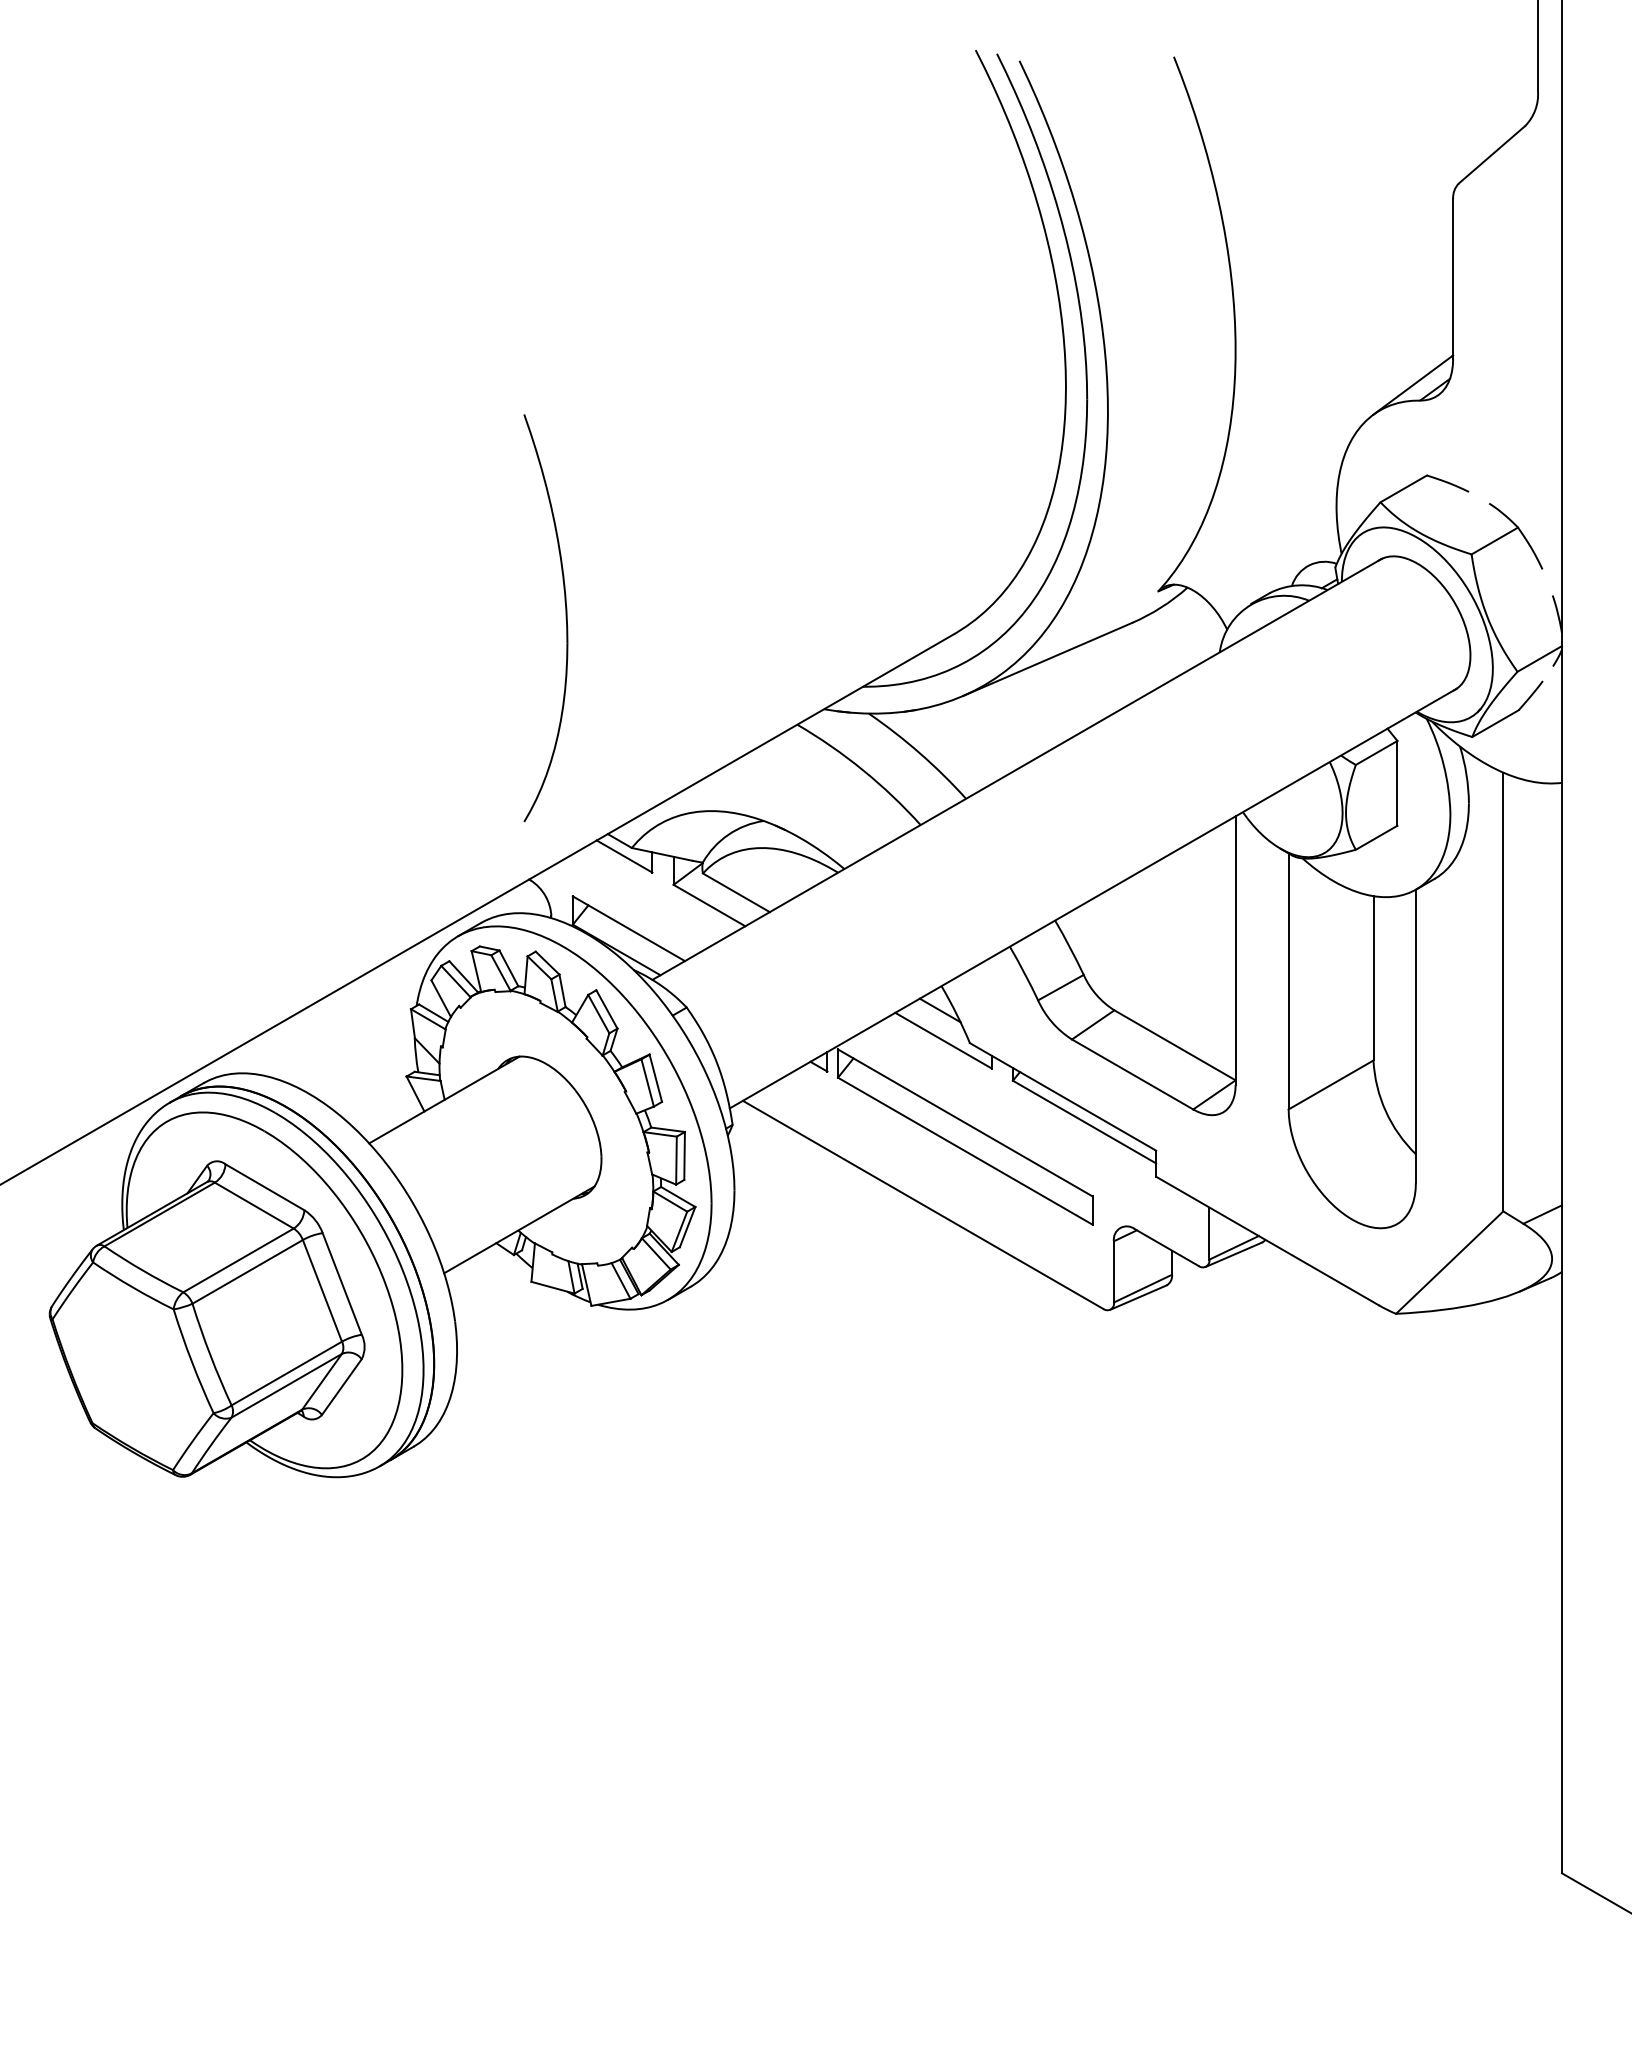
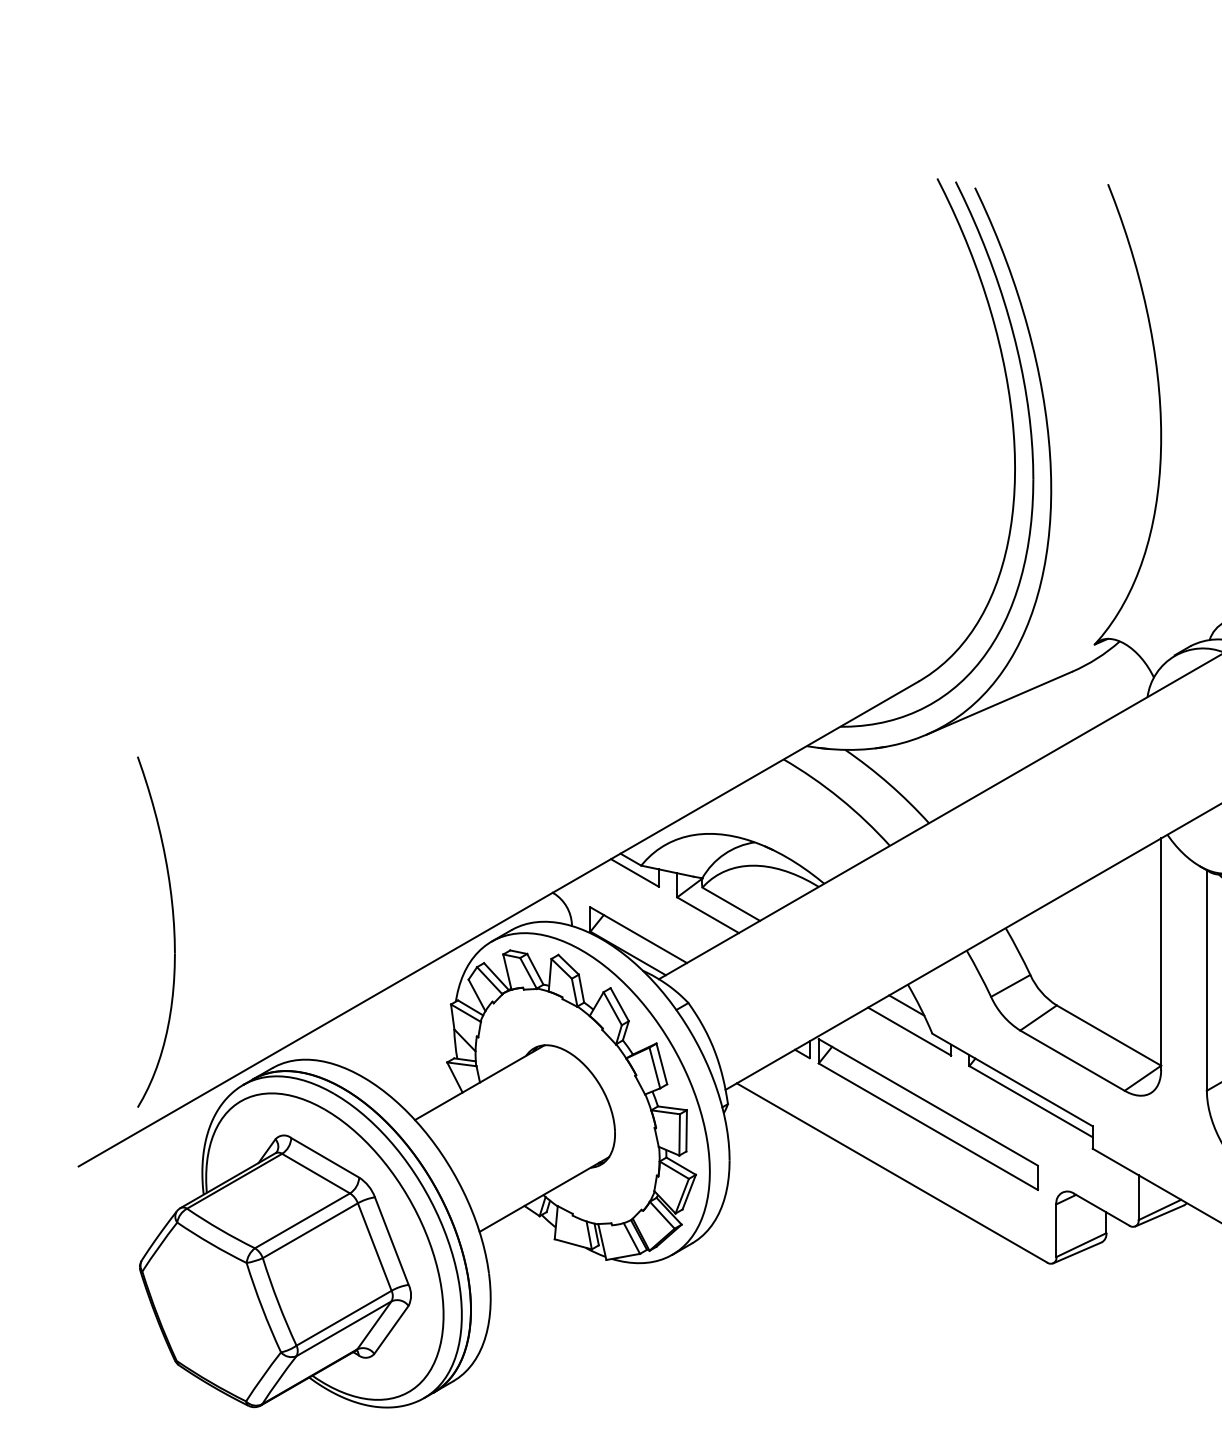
part: (565, 618) -> (173, 932), moved

